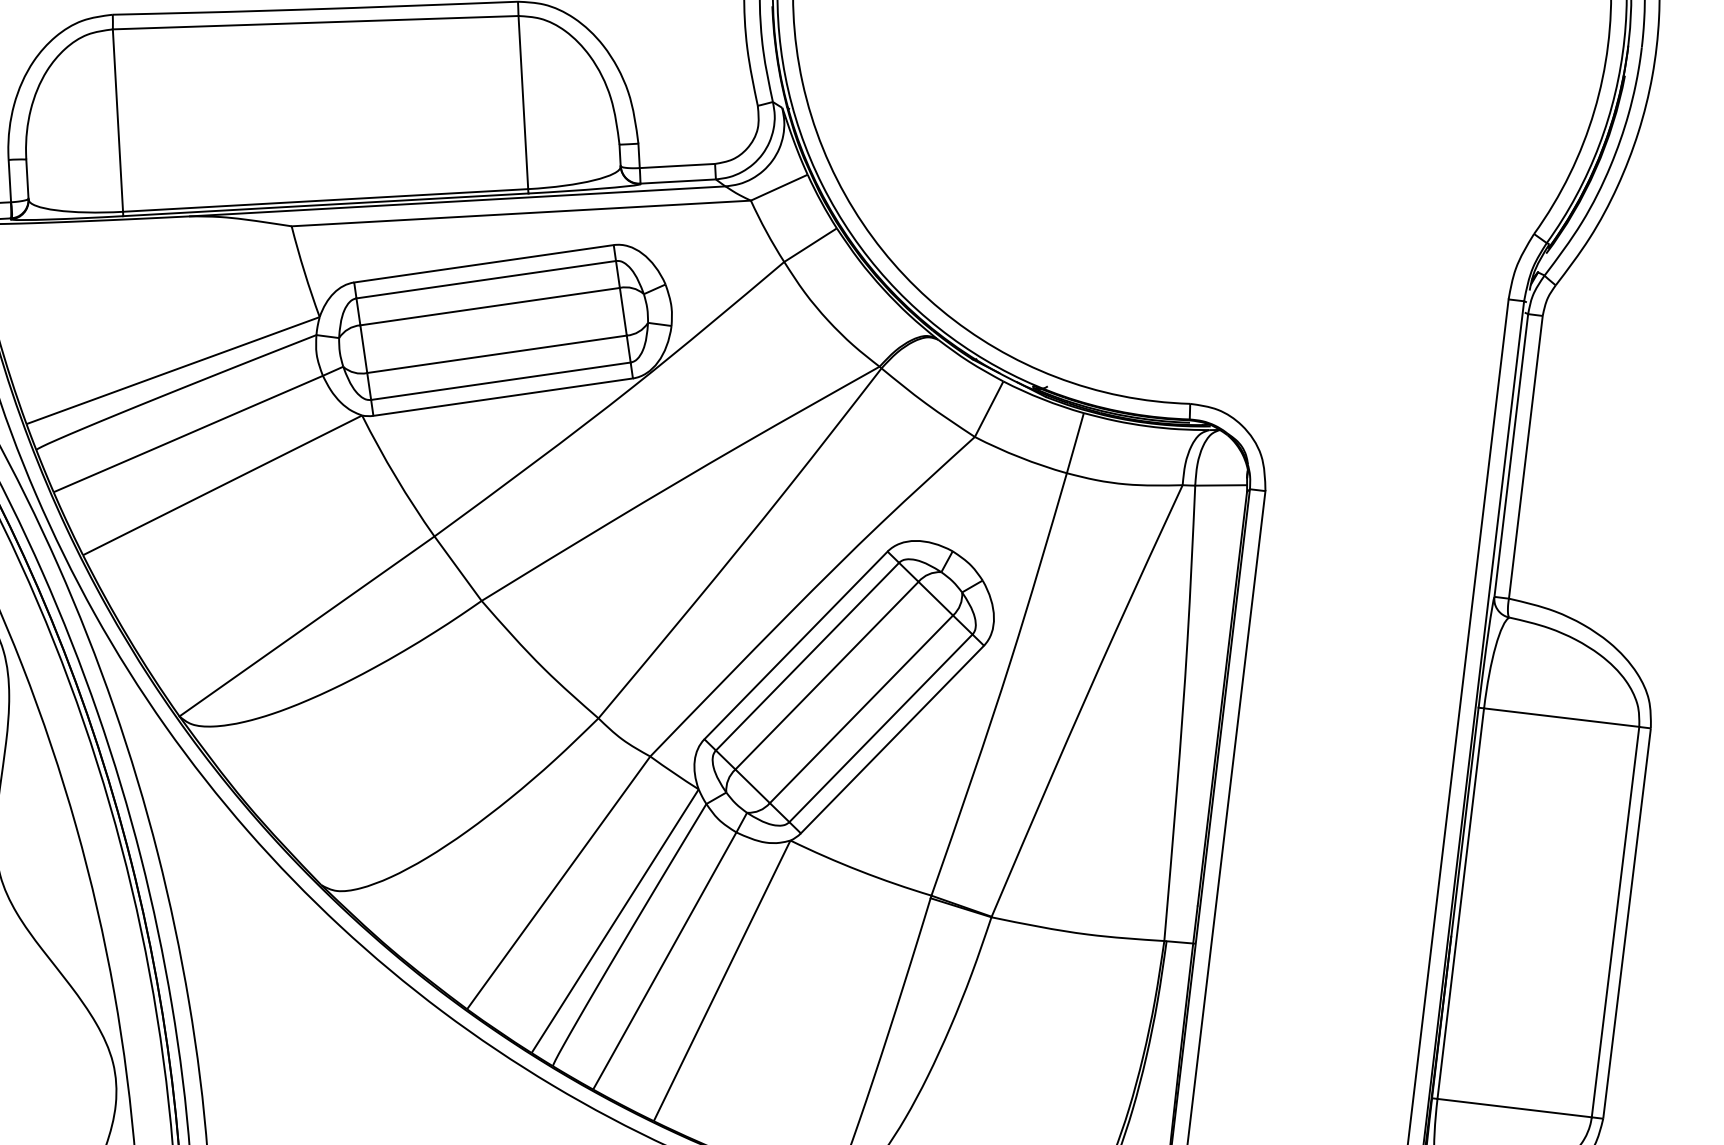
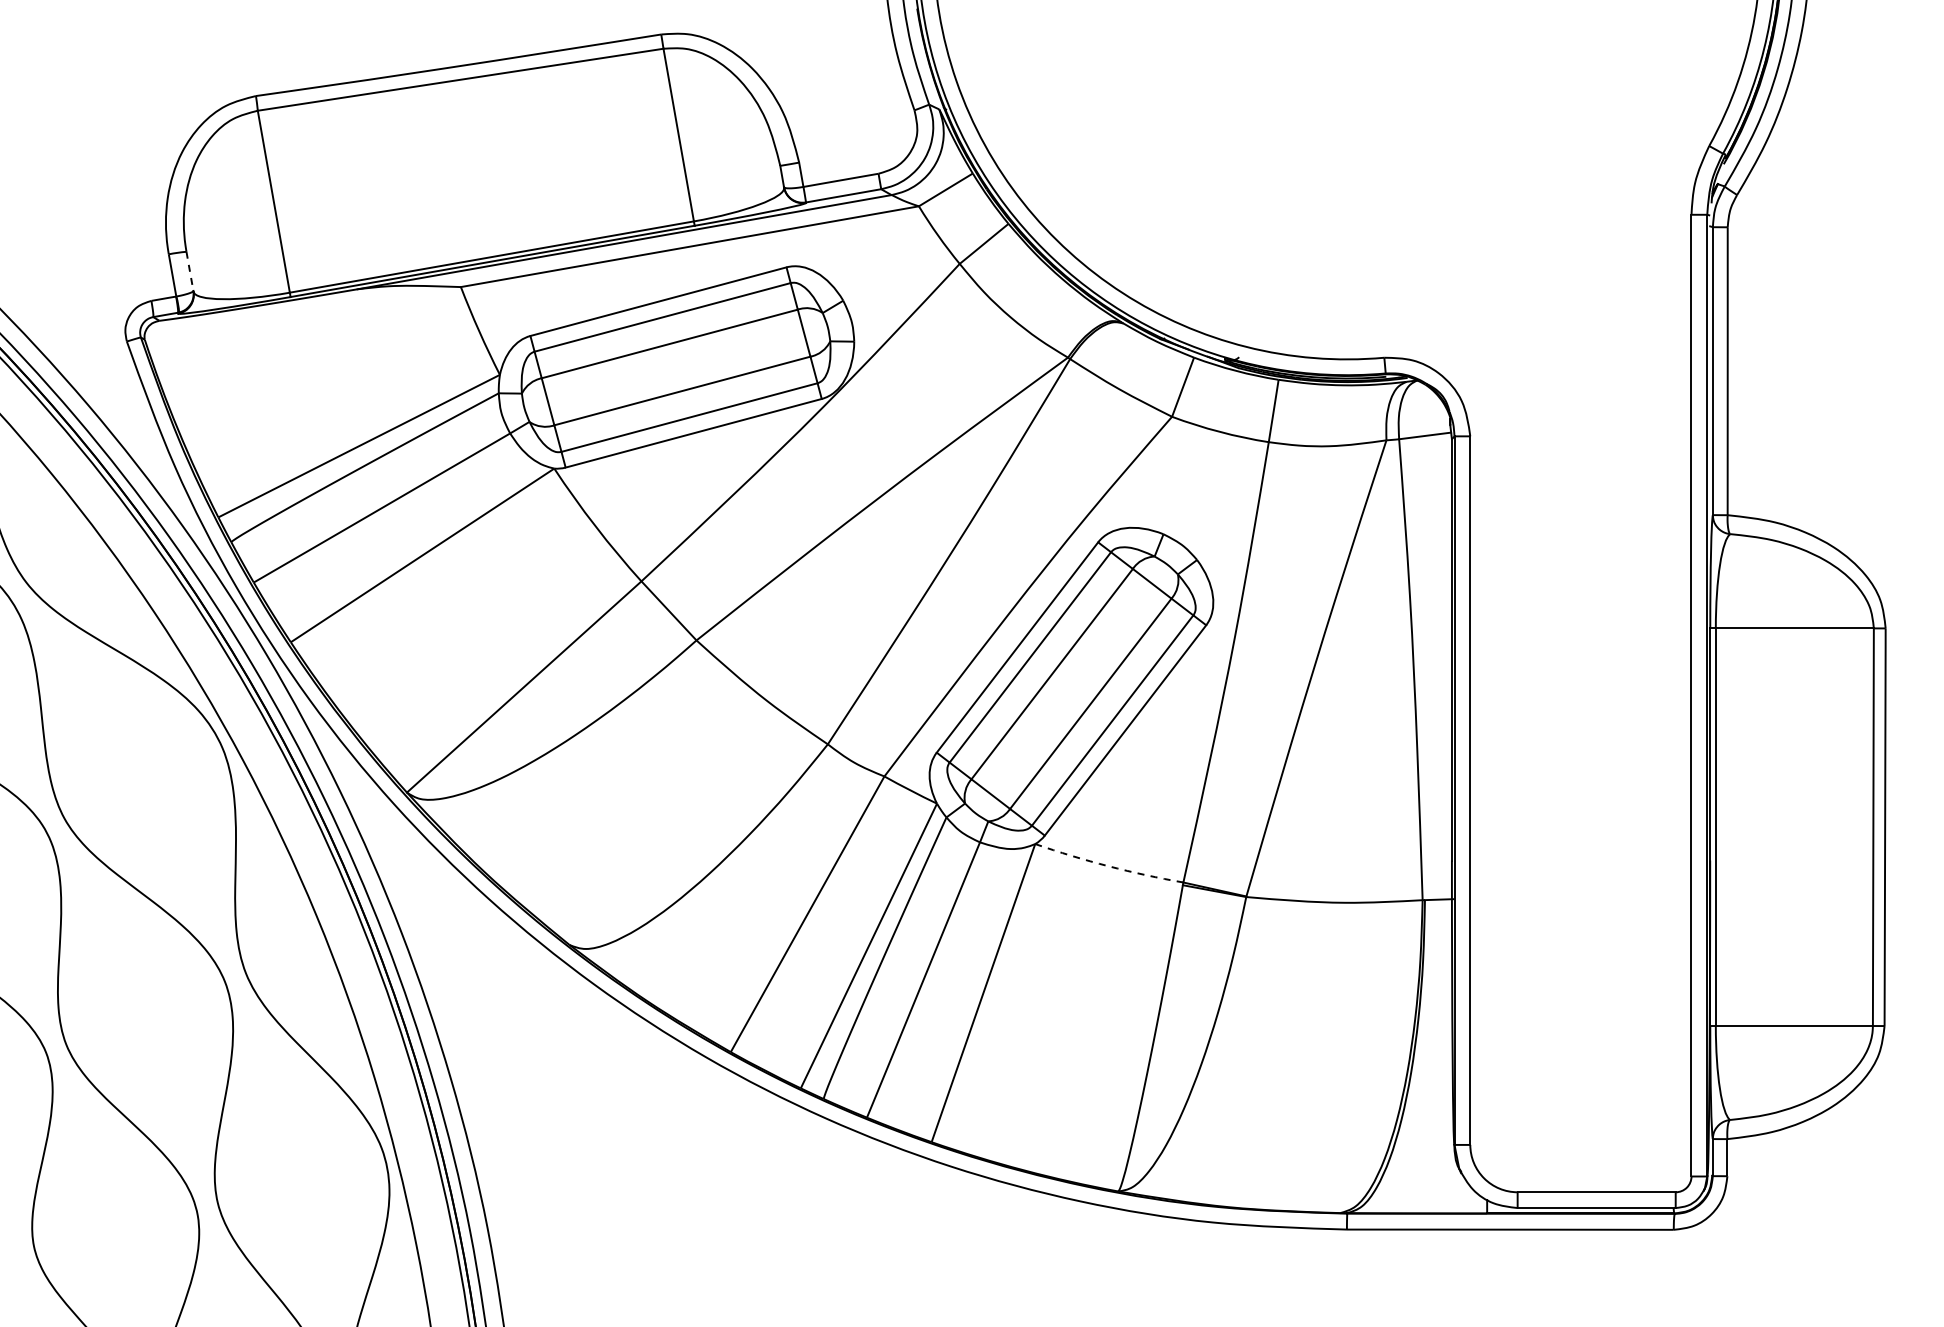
line: (26, 179) -> (189, 271), solid -> dashed
arc: (859, 871) -> (1108, 866), solid -> dashed

